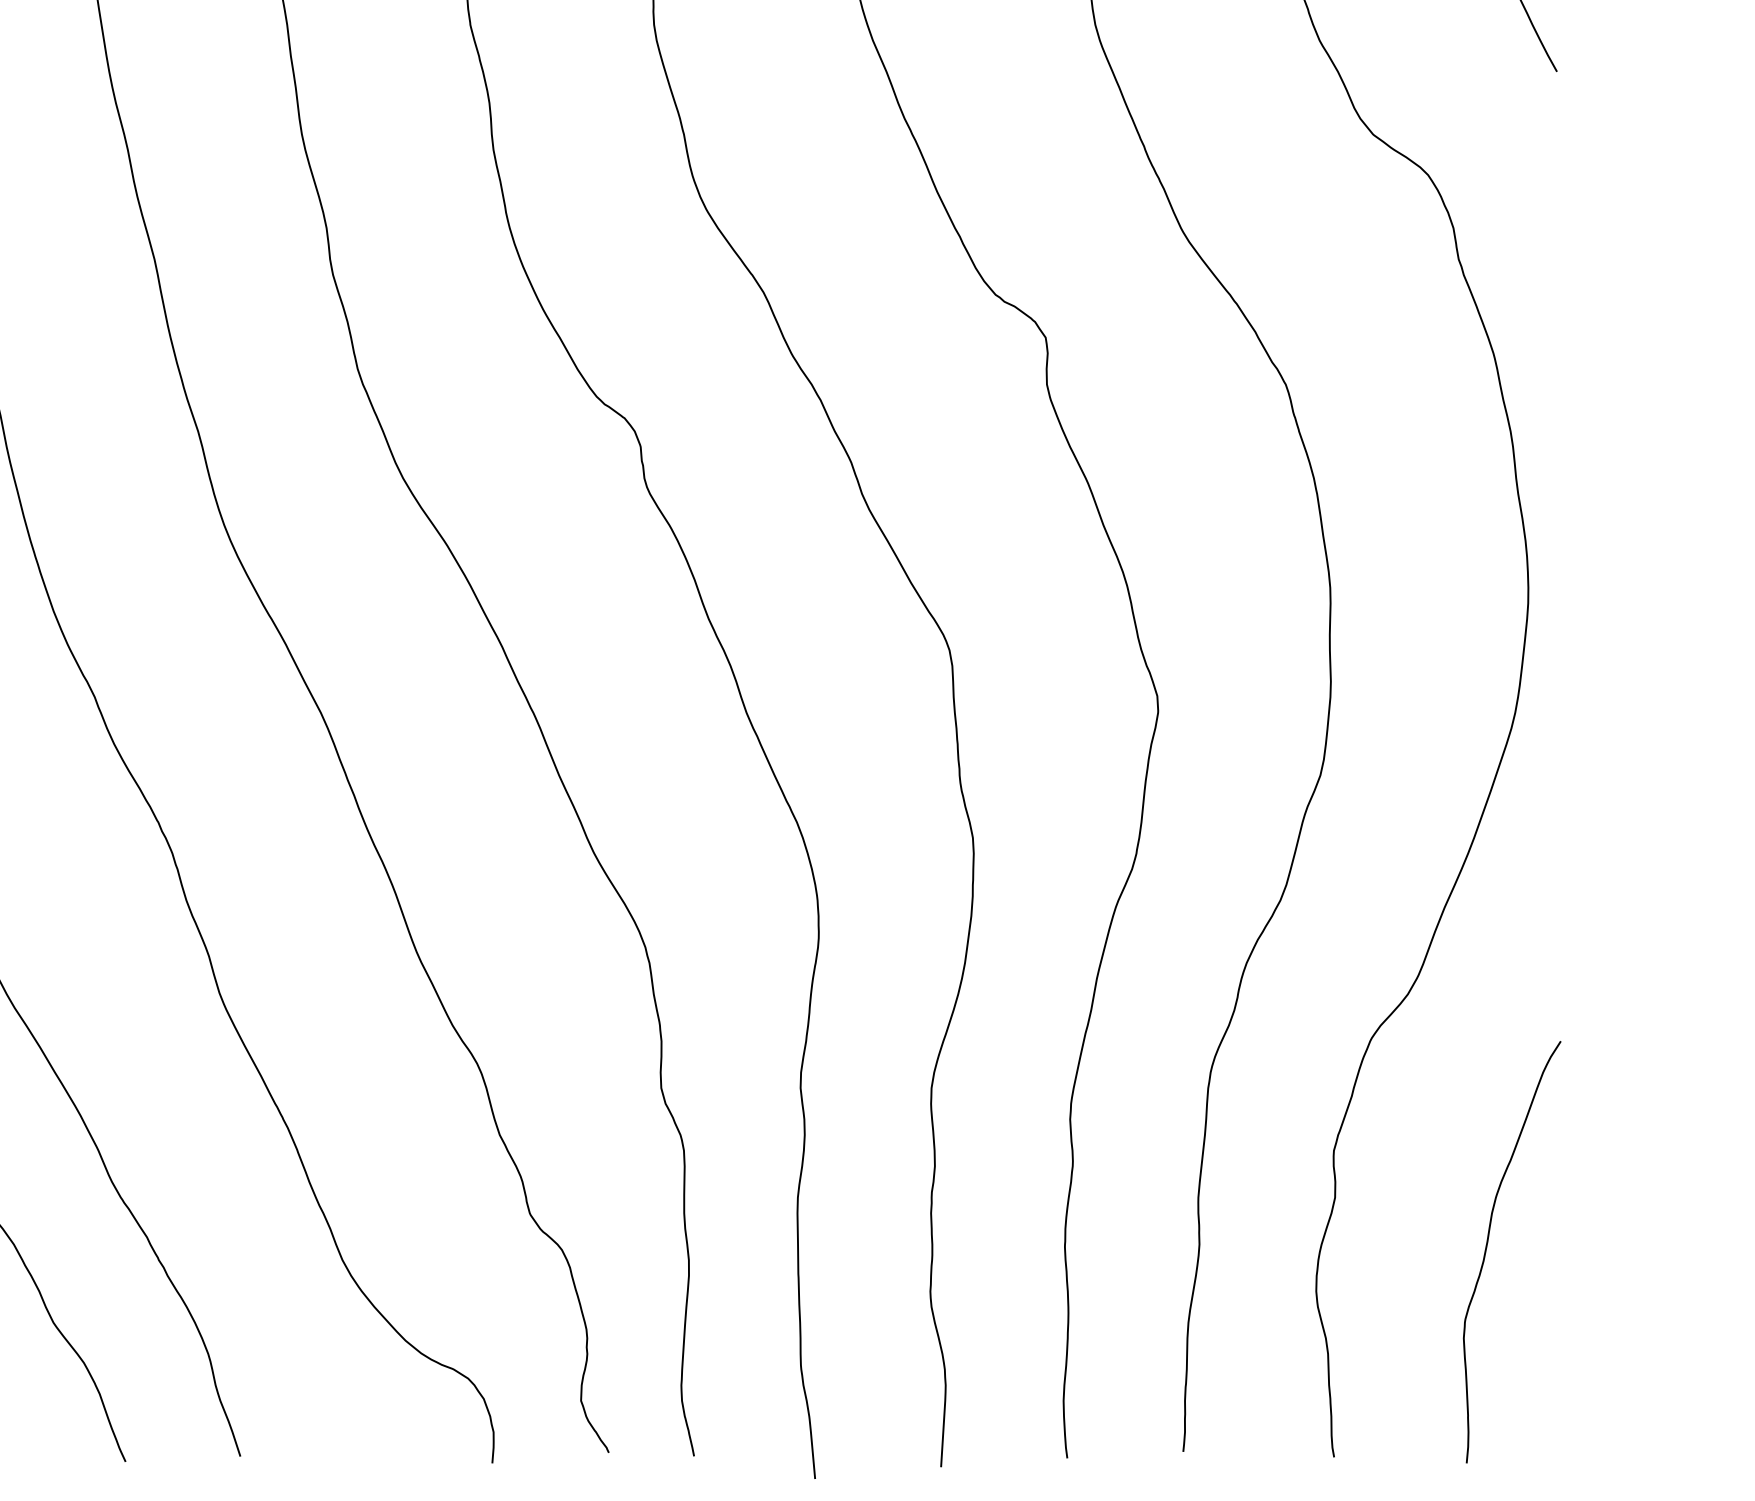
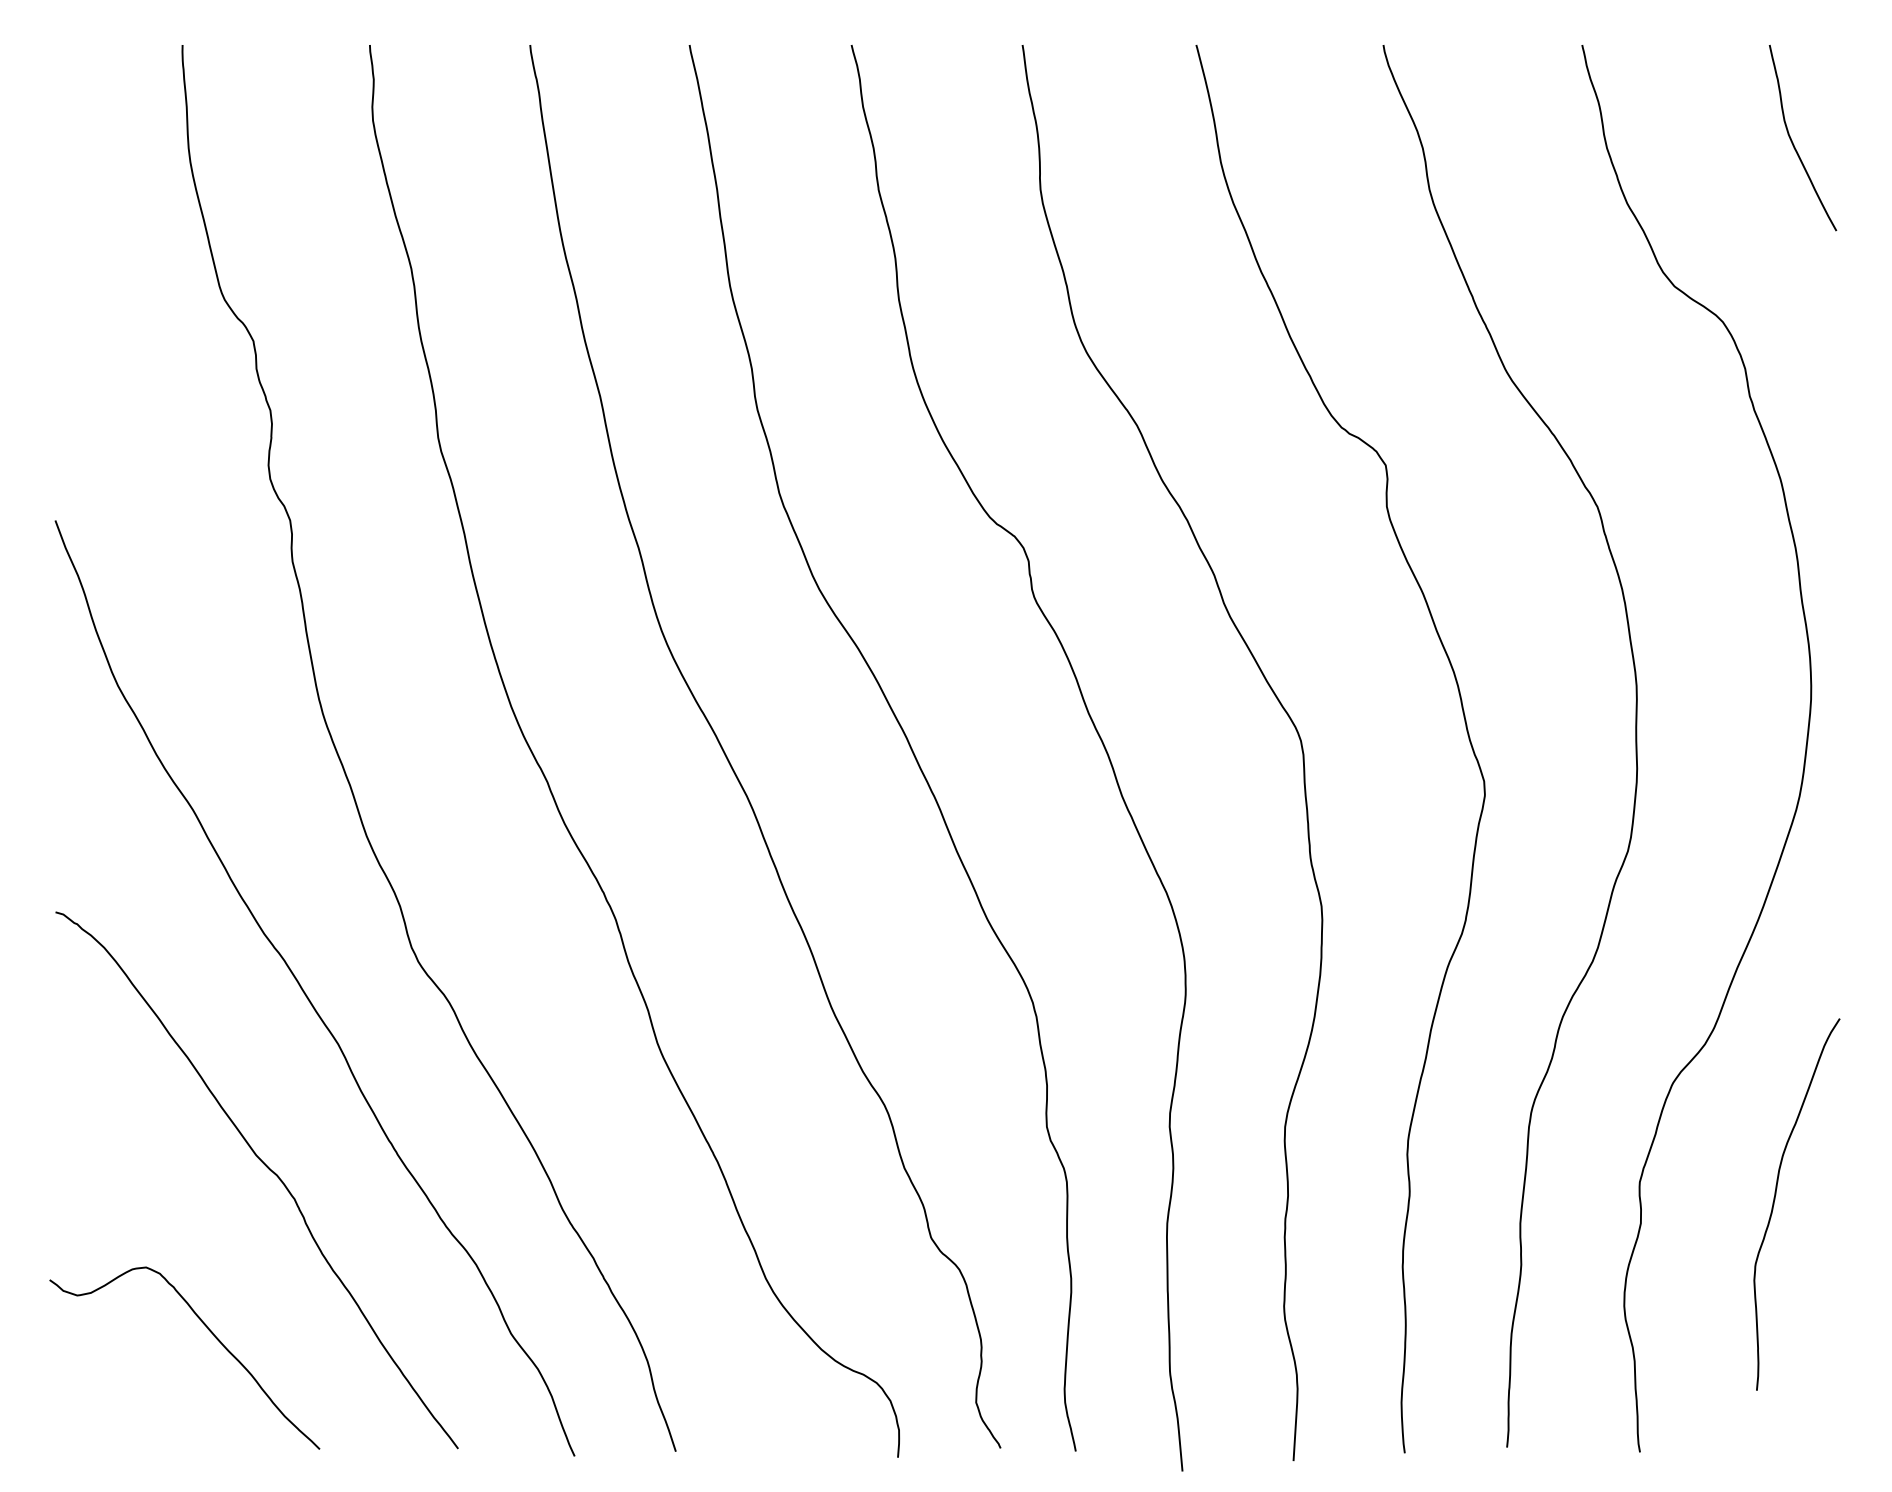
curve: (1487, 1247) -> (1775, 1200), moved

